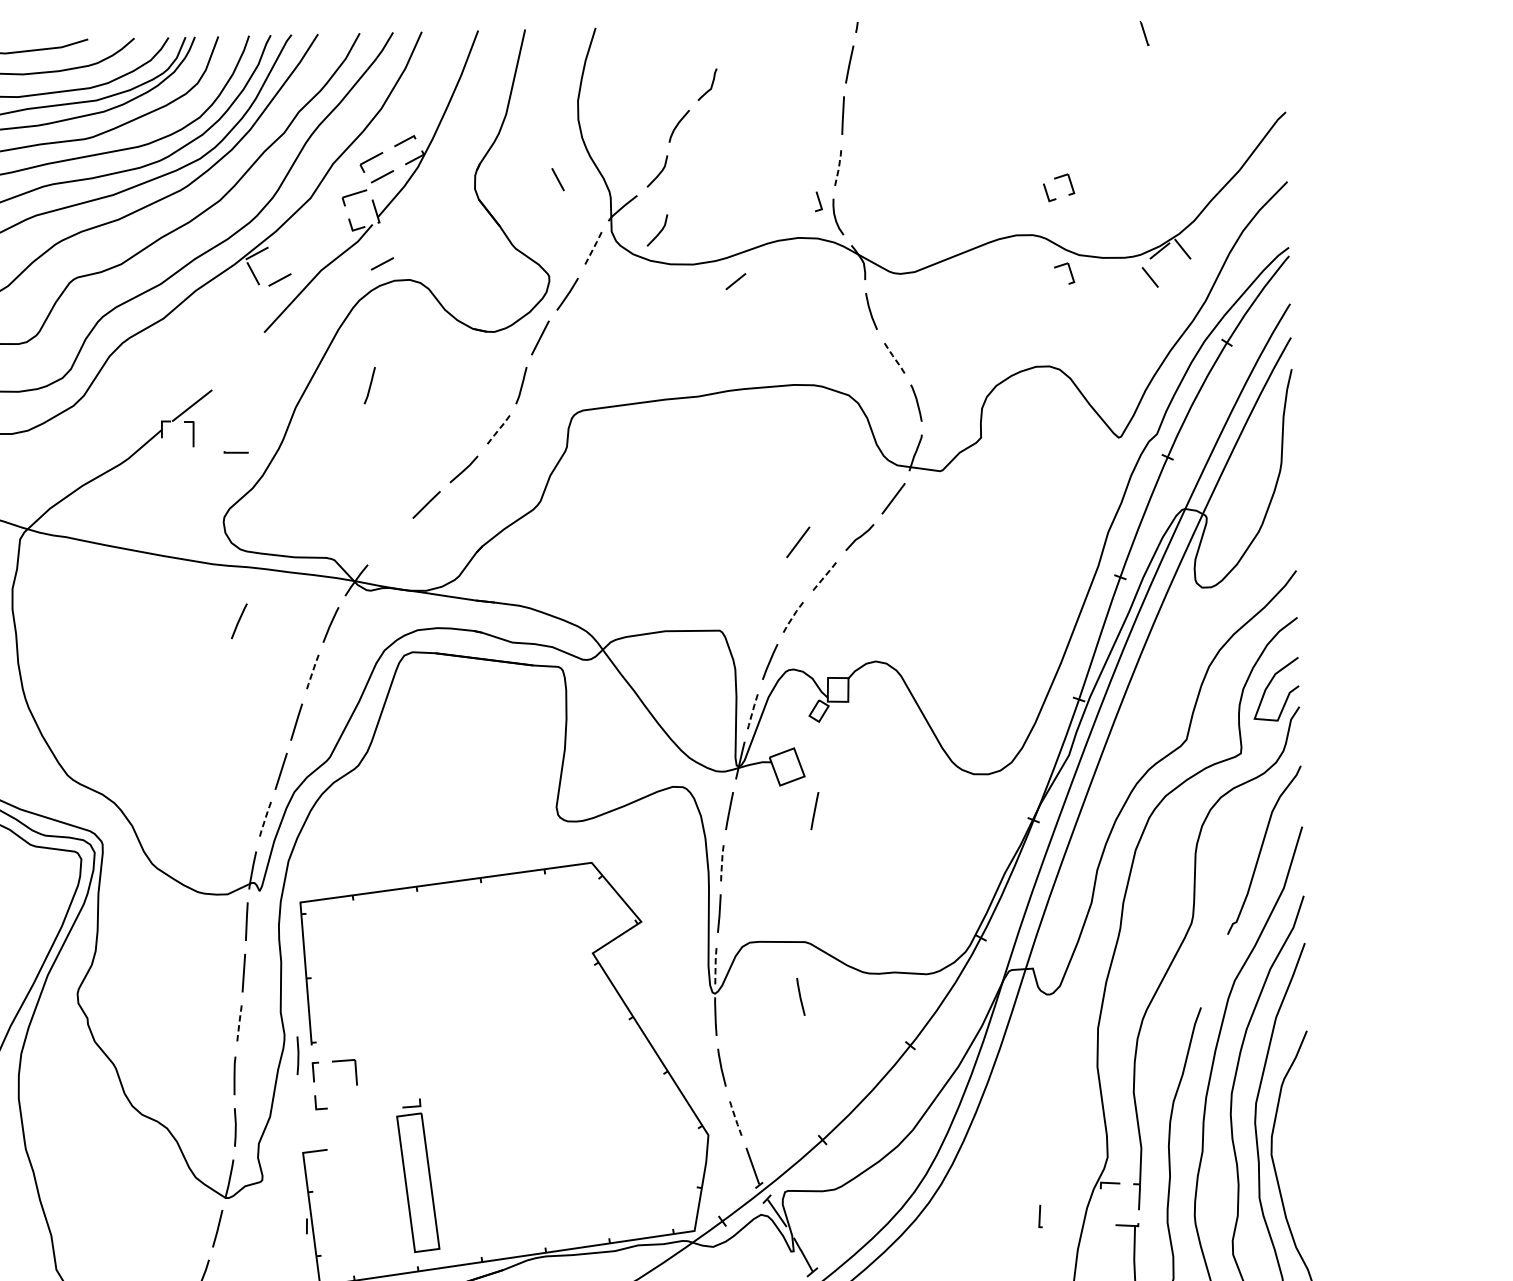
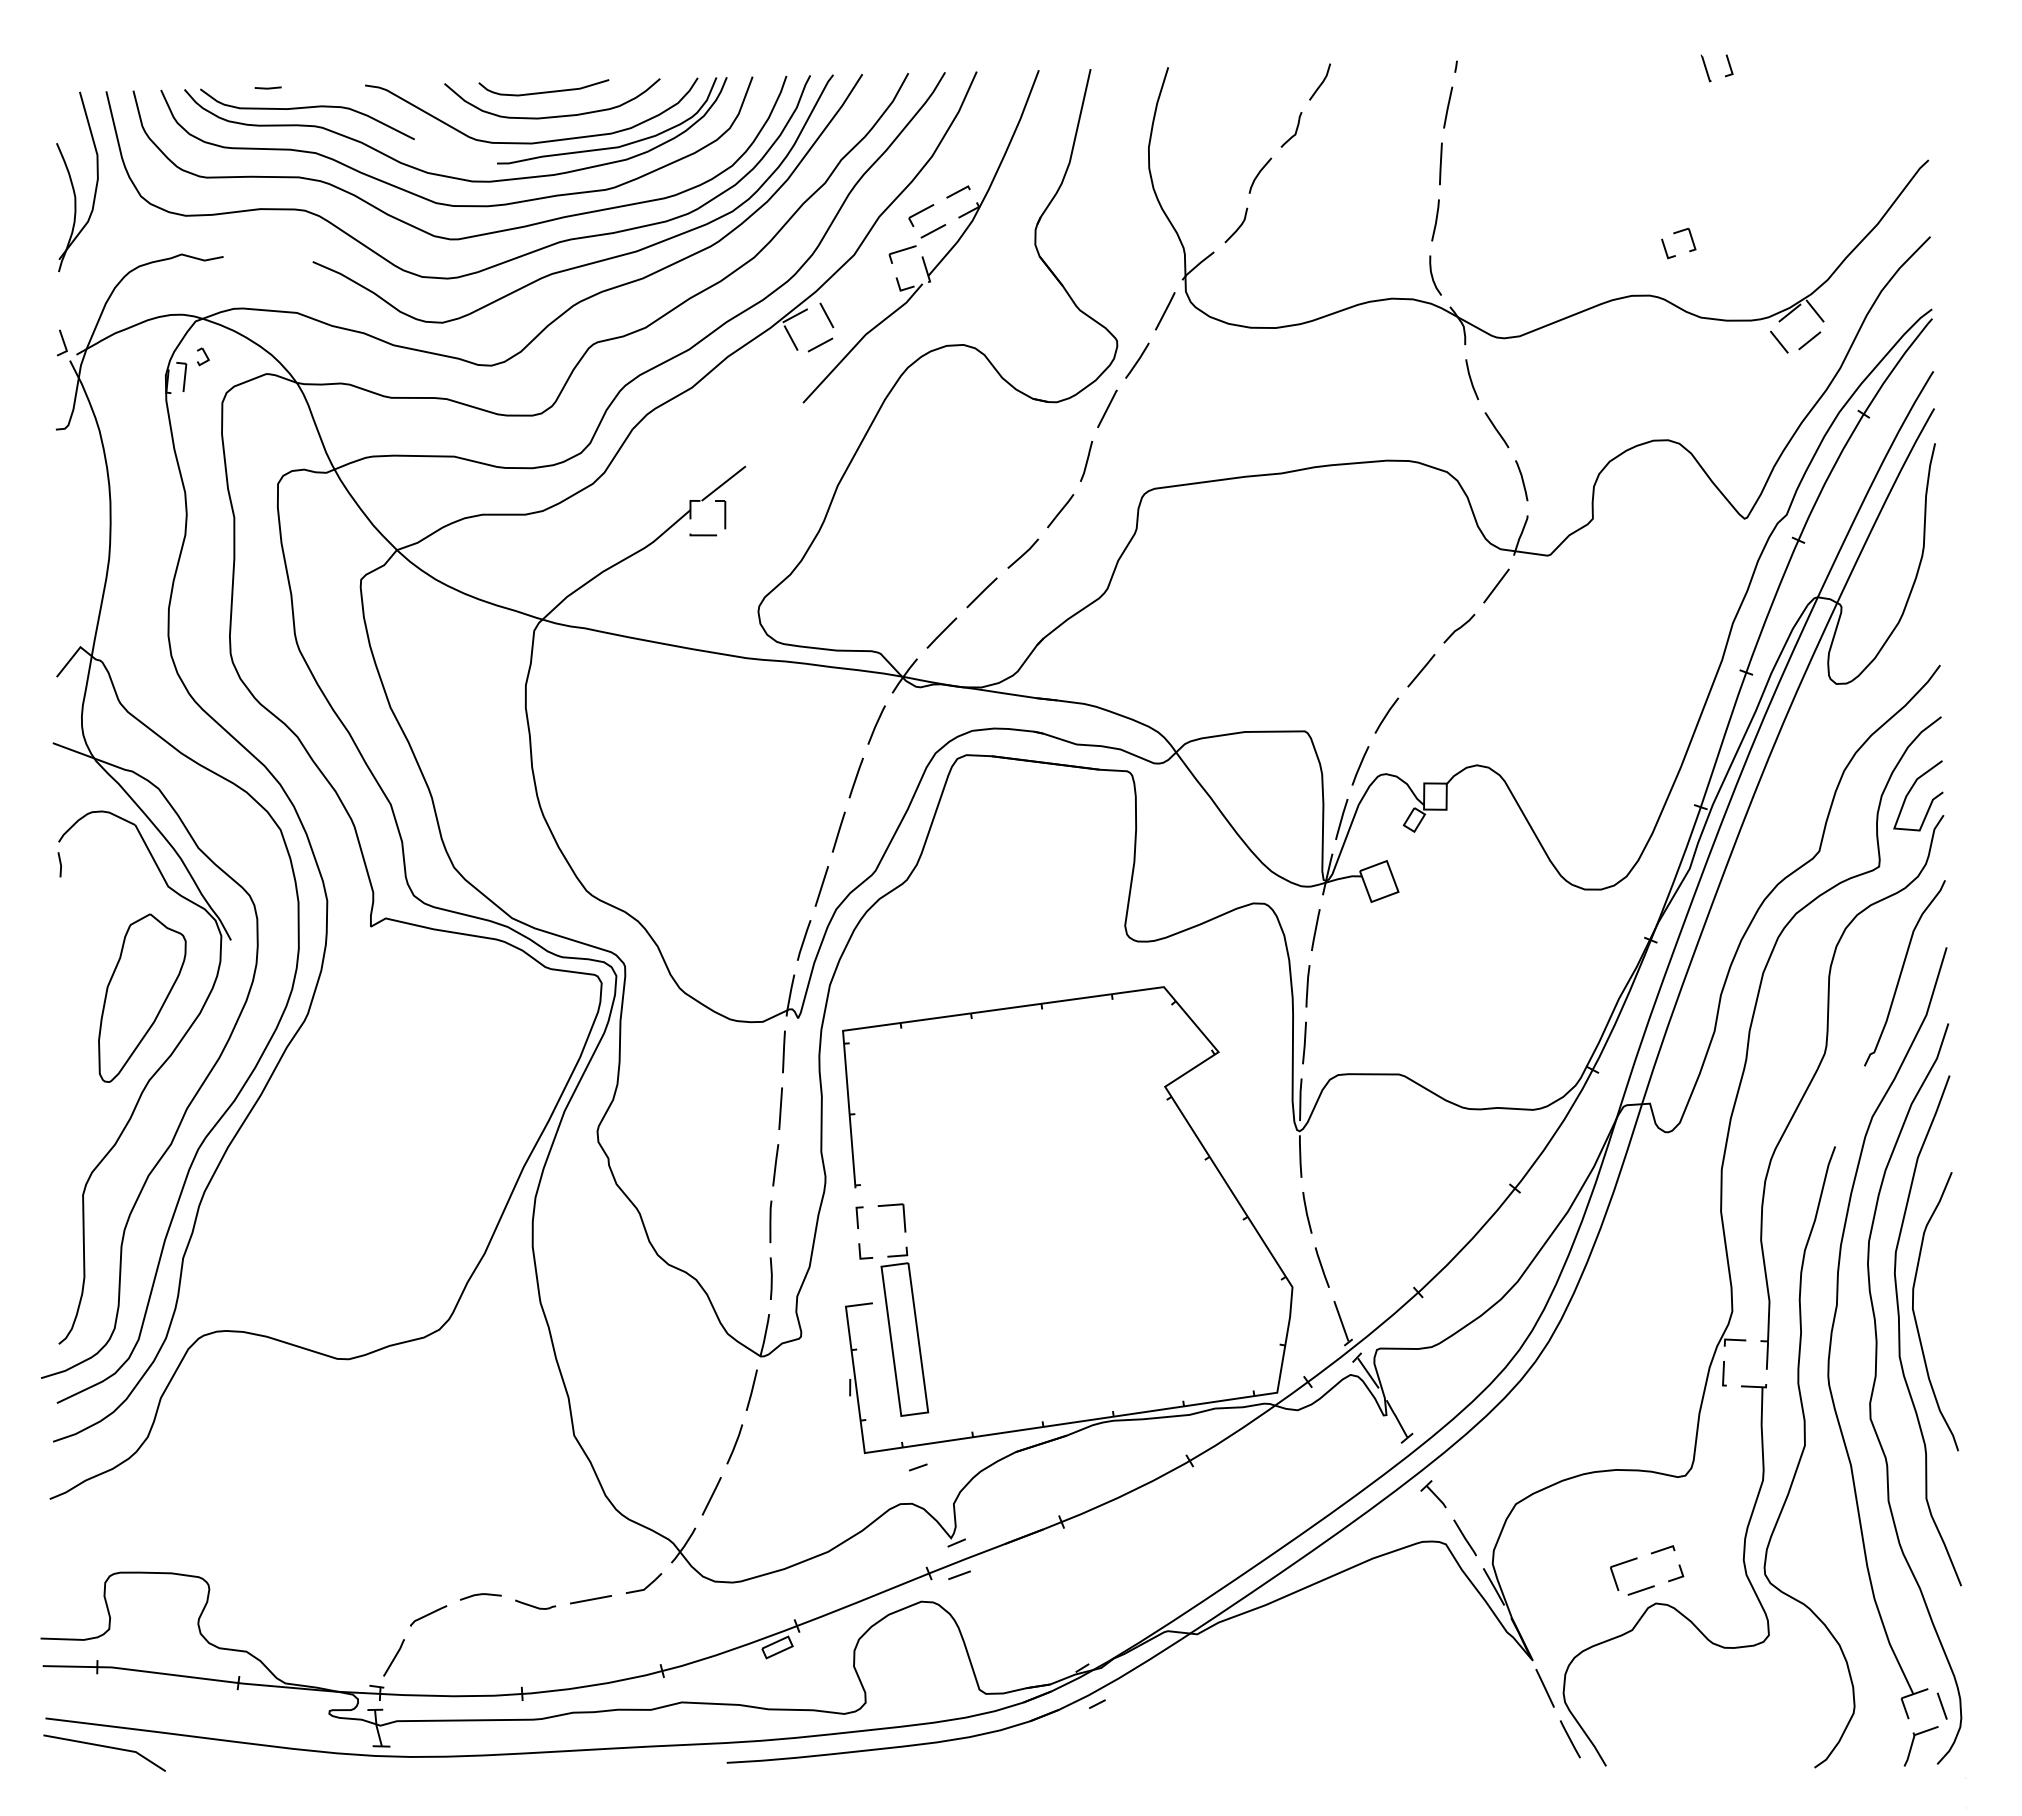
line: (1144, 33) -> (1705, 68), moved
line: (734, 41) -> (1321, 82), added
line: (839, 166) -> (1436, 220), dashed -> solid
line: (557, 179) -> (826, 315), moved
line: (818, 200) -> (1728, 64), moved
curve: (659, 231) -> (1238, 291), removed
line: (593, 248) -> (1165, 310), dashed -> solid
line: (382, 264) -> (933, 327), removed
part: (1069, 271) -> (1690, 335), removed
line: (735, 281) -> (1809, 340), moved
line: (894, 357) -> (1497, 430), dashed -> solid
line: (369, 384) -> (919, 460), removed
line: (497, 431) -> (1060, 511), dashed -> solid
line: (235, 451) -> (702, 534), moved
line: (389, 540) -> (941, 632), added
line: (798, 541) -> (1391, 633), removed
line: (825, 575) -> (1421, 670), dashed -> solid
line: (793, 615) -> (1386, 714), dashed -> solid
line: (239, 620) -> (775, 720), removed
line: (312, 673) -> (856, 778), dashed -> solid
line: (752, 710) -> (1341, 819), dashed -> solid
line: (814, 810) -> (1409, 929), removed
line: (264, 820) -> (803, 940), dashed -> solid
line: (722, 861) -> (1307, 985), dashed -> solid
line: (715, 963) -> (1300, 1098), dashed -> solid
line: (801, 996) -> (1394, 1134), removed
line: (239, 1023) -> (775, 1164), dashed -> solid
line: (297, 1055) -> (839, 1199), removed
line: (734, 1117) -> (1321, 1267), dashed -> solid
part: (417, 1175) -> (904, 1331), moved
line: (1040, 1216) -> (1724, 1373), moved

